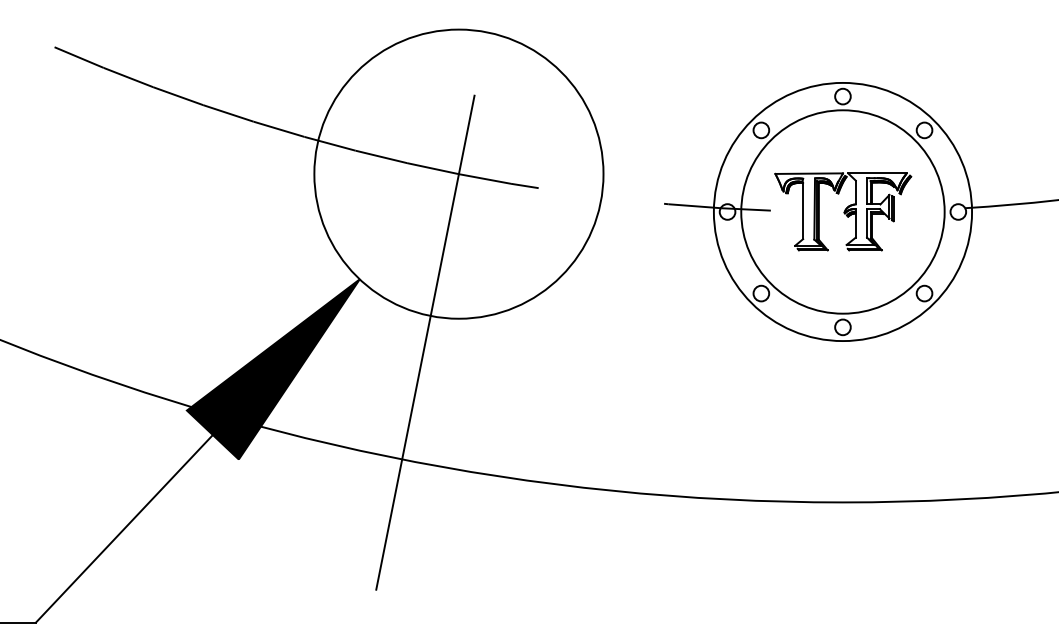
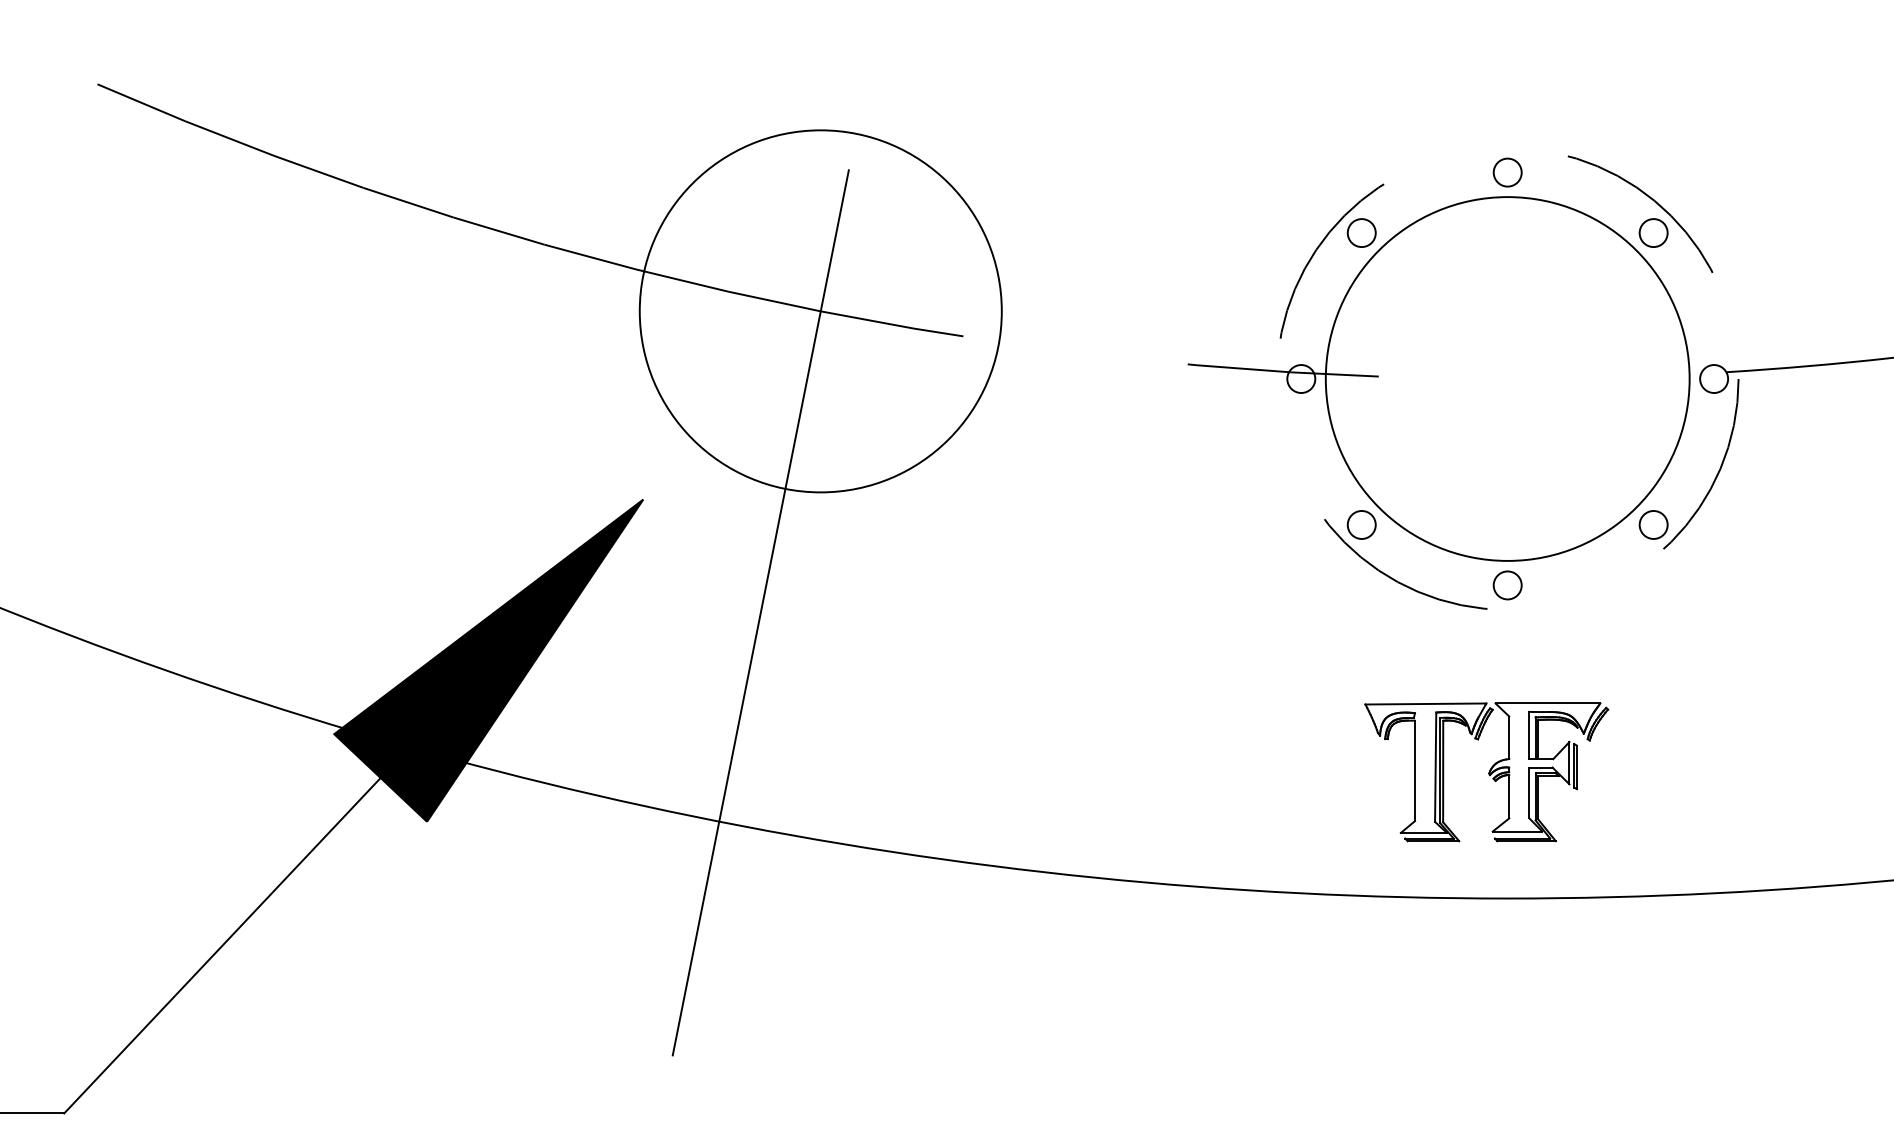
circle: (458, 173) -> (819, 310), size x0.7
circle: (842, 211) -> (1506, 378), solid -> dashed
part: (843, 211) -> (1487, 771), moved

